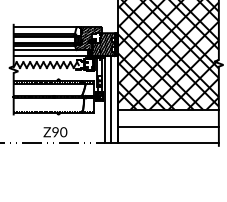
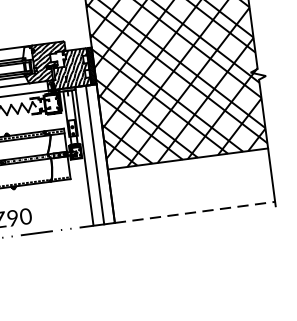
line: (168, 126) -> (191, 185), removed
line: (169, 143) -> (196, 212), solid -> dashed

